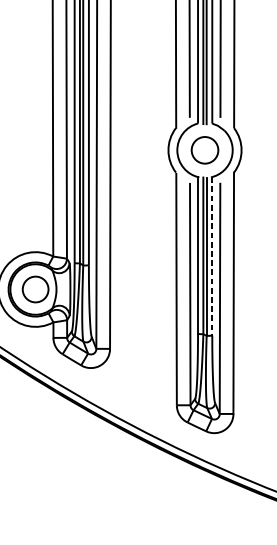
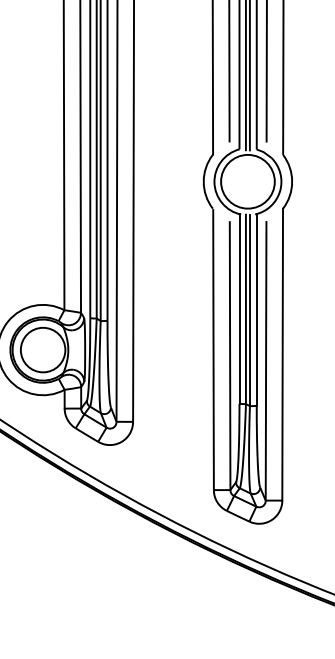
circle: (204, 150) -> (247, 181), size x1.67
line: (212, 256) -> (256, 310), dashed -> solid
circle: (35, 289) -> (42, 349), size x1.43

